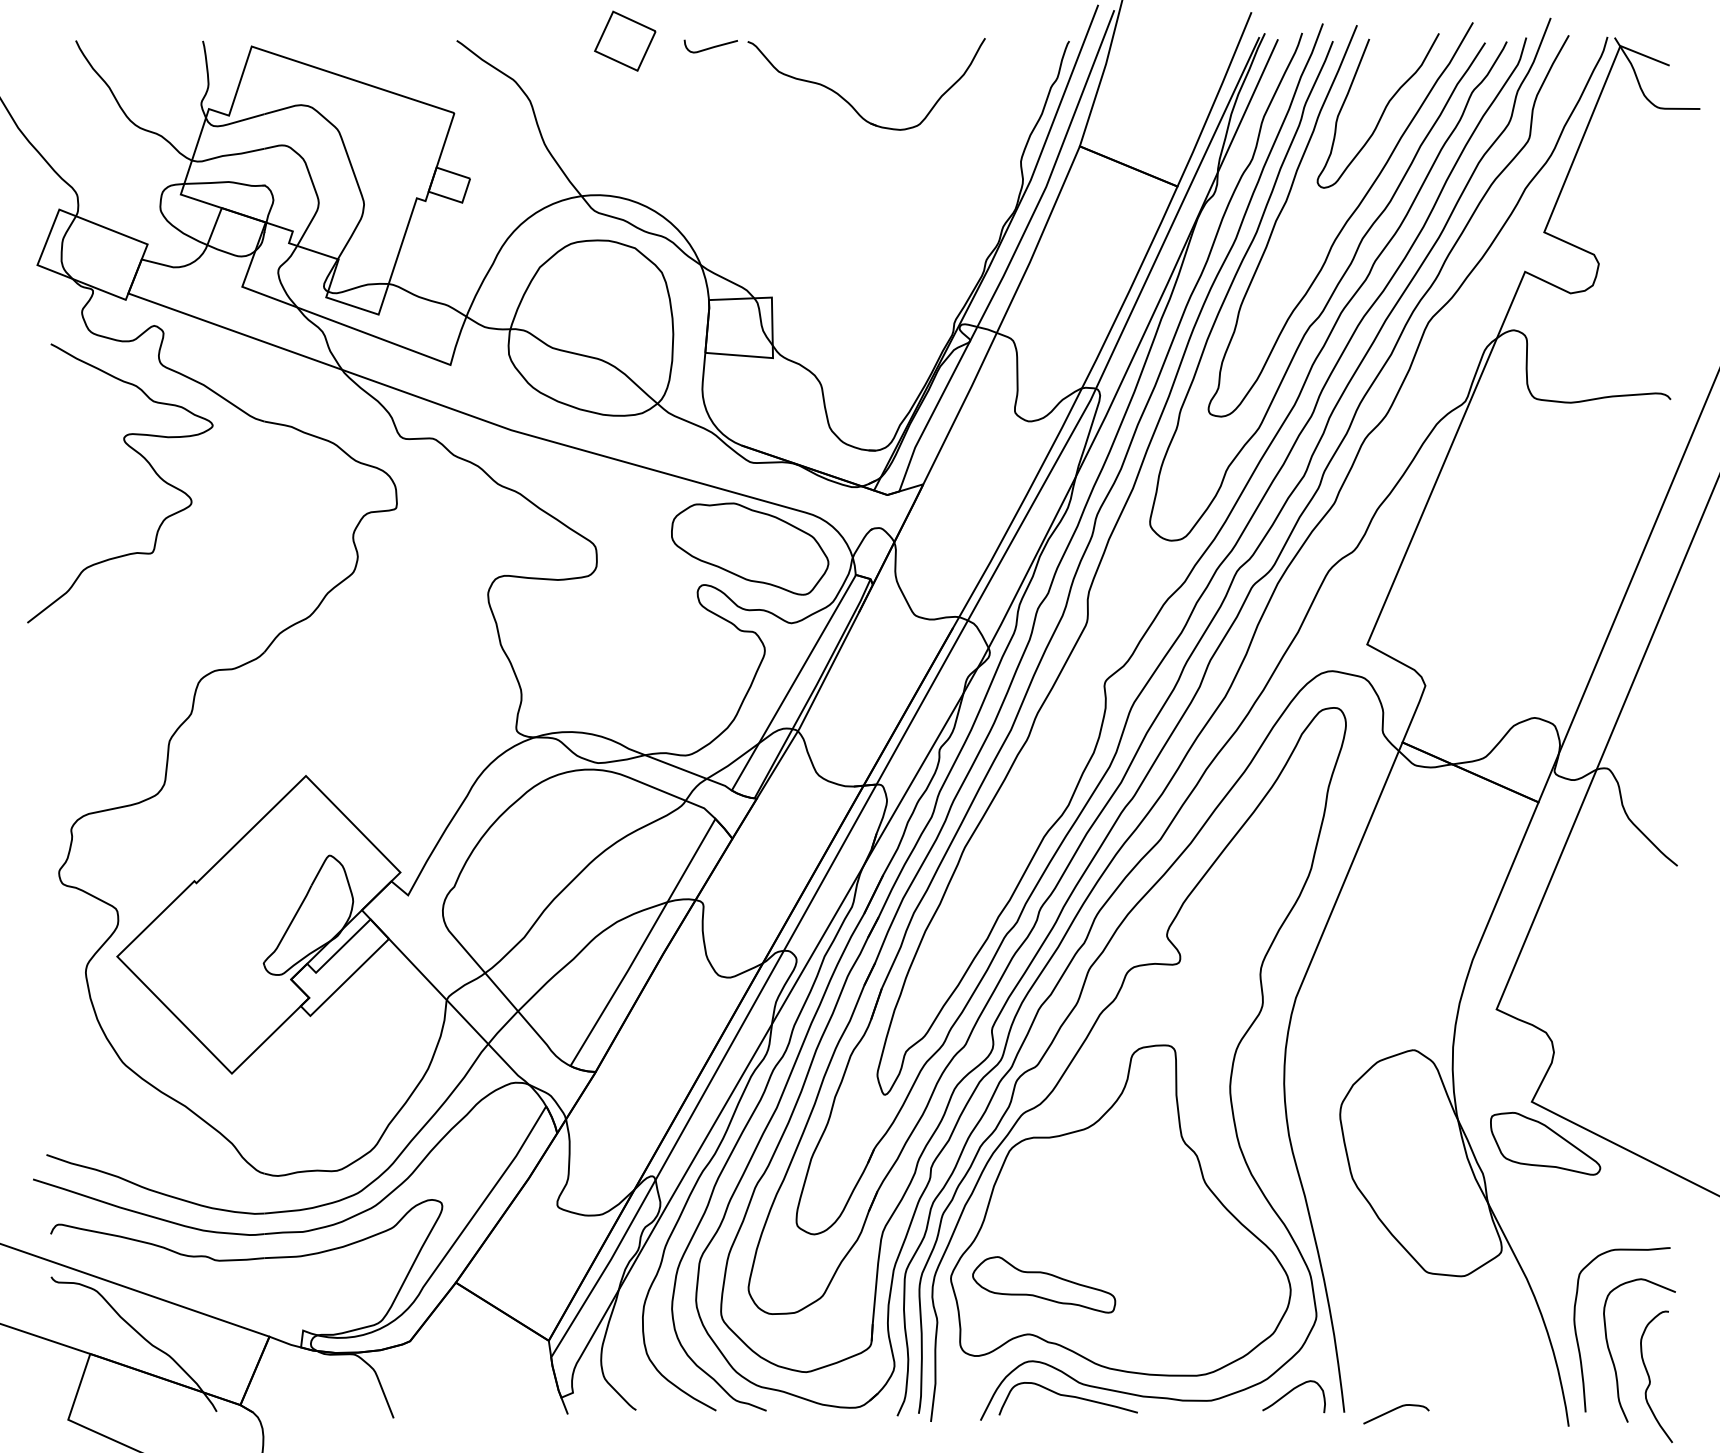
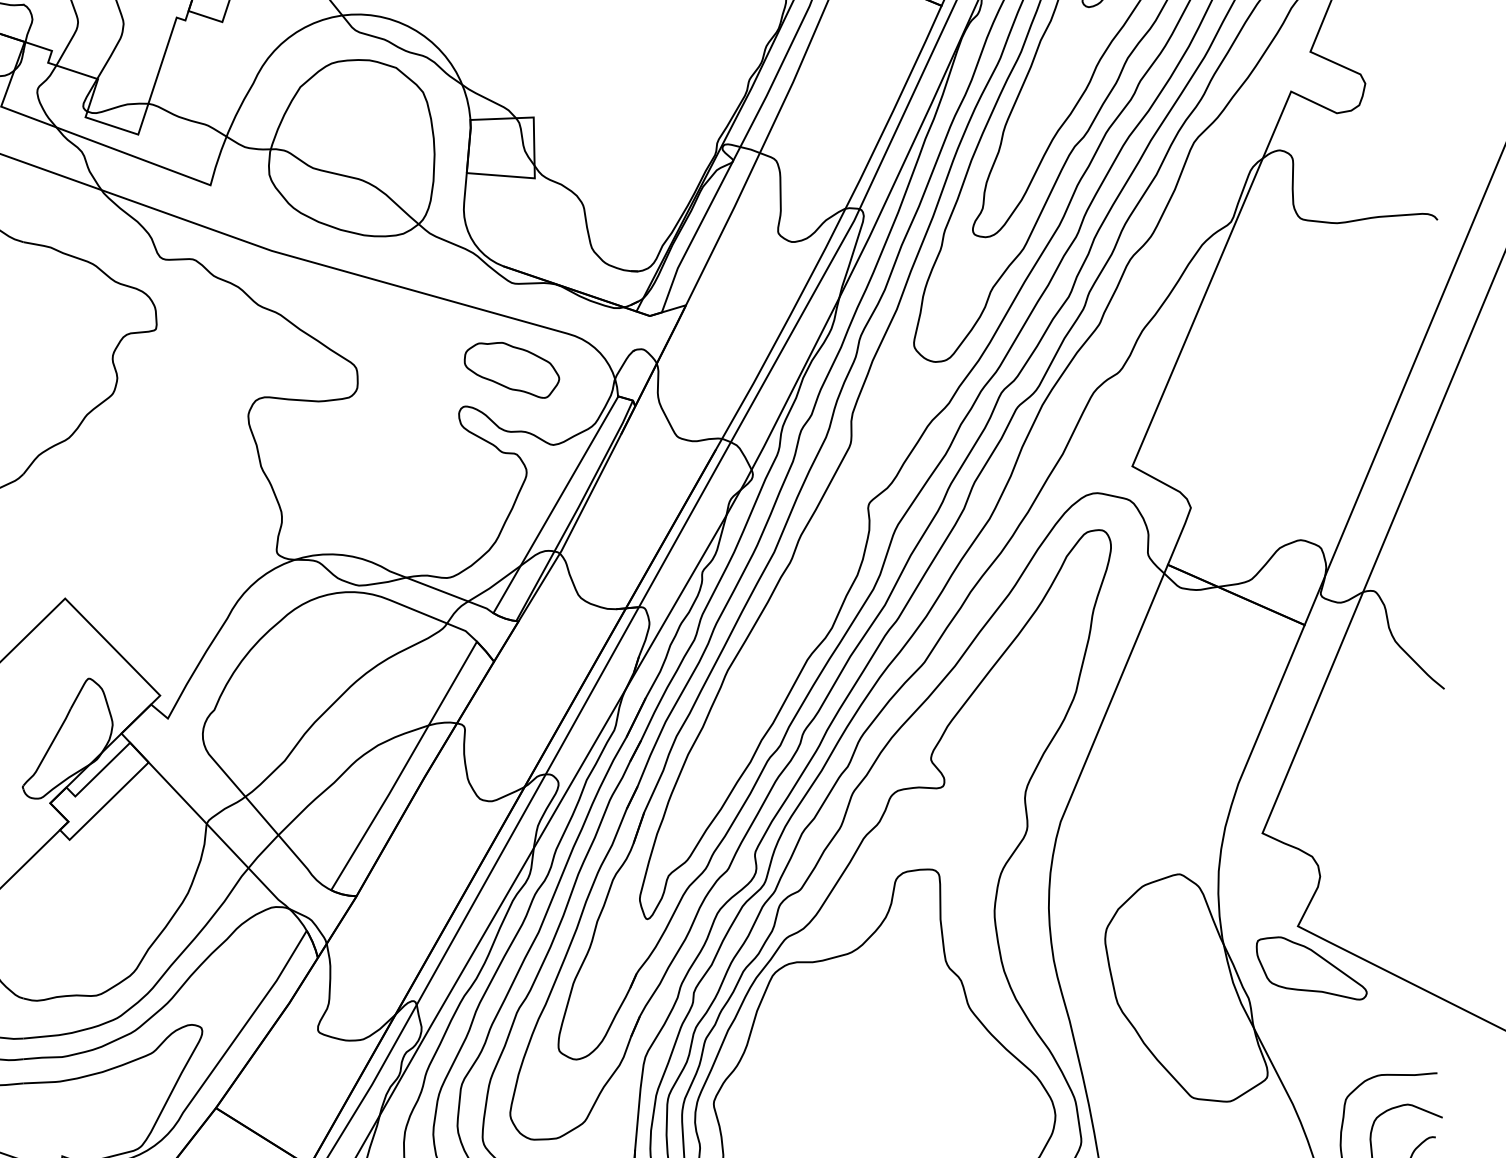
part: (750, 548) -> (512, 369), size x0.6
part: (1044, 1284) -> (807, 1109), removed

